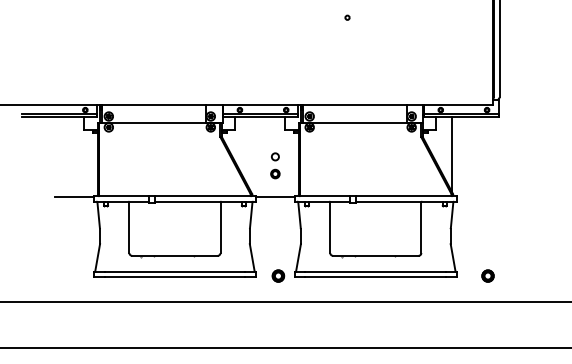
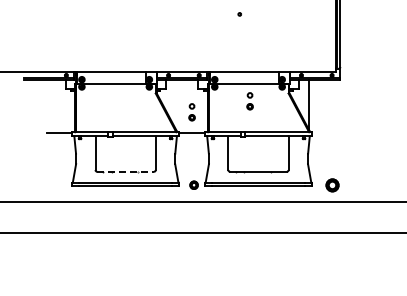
part: (362, 149) -> (249, 101), added
line: (176, 255) -> (126, 171), solid -> dashed
part: (487, 274) -> (332, 184), size x1.6

